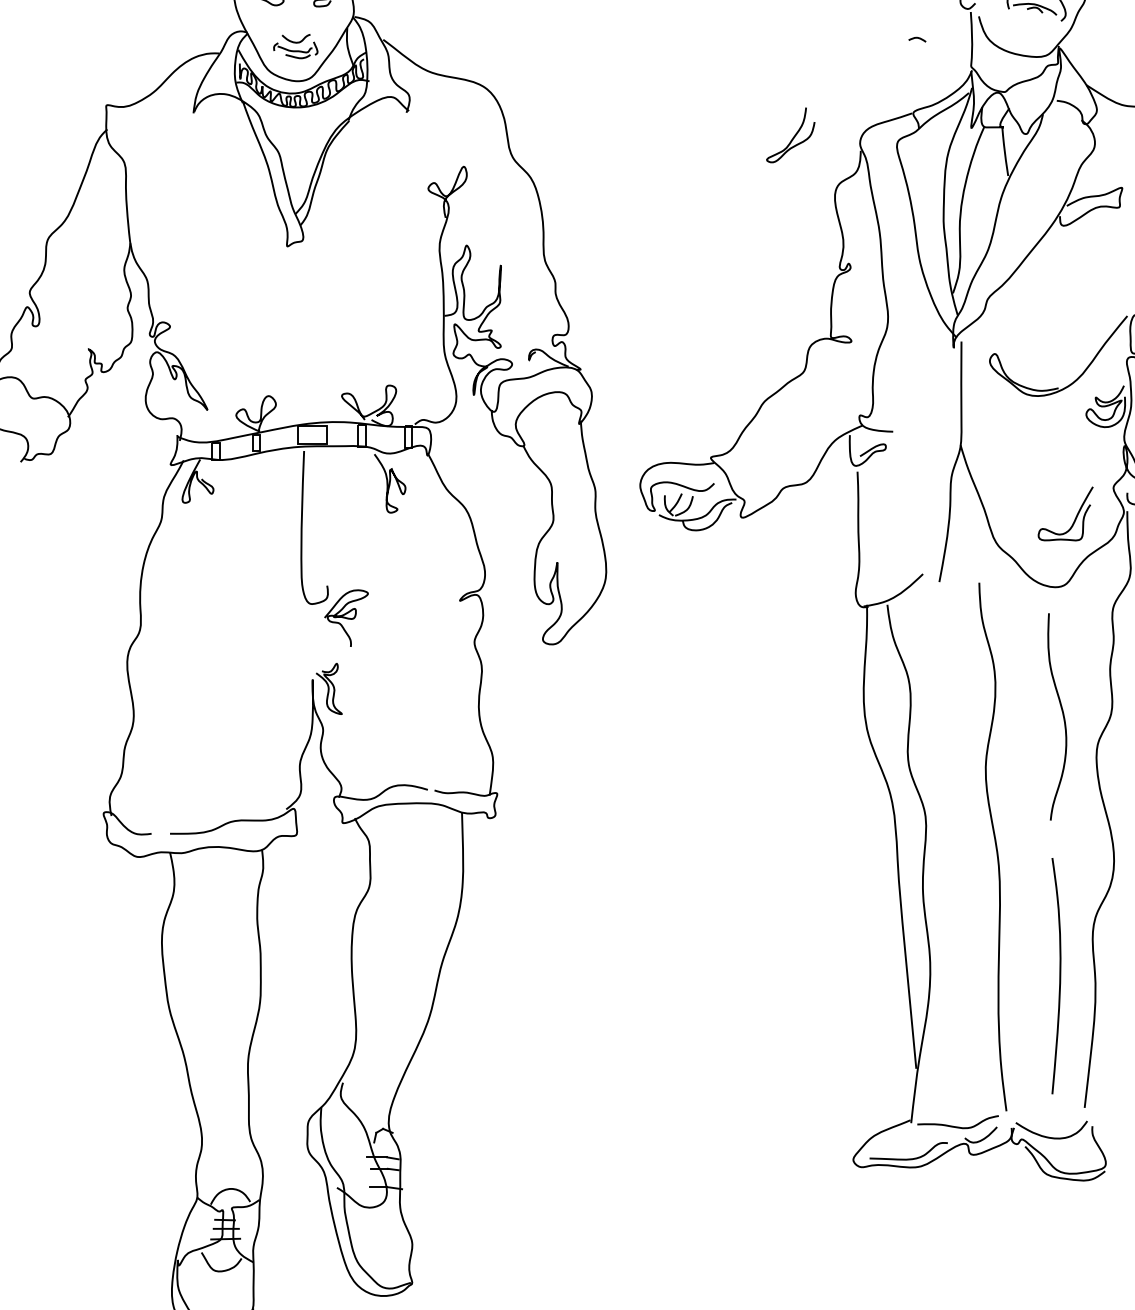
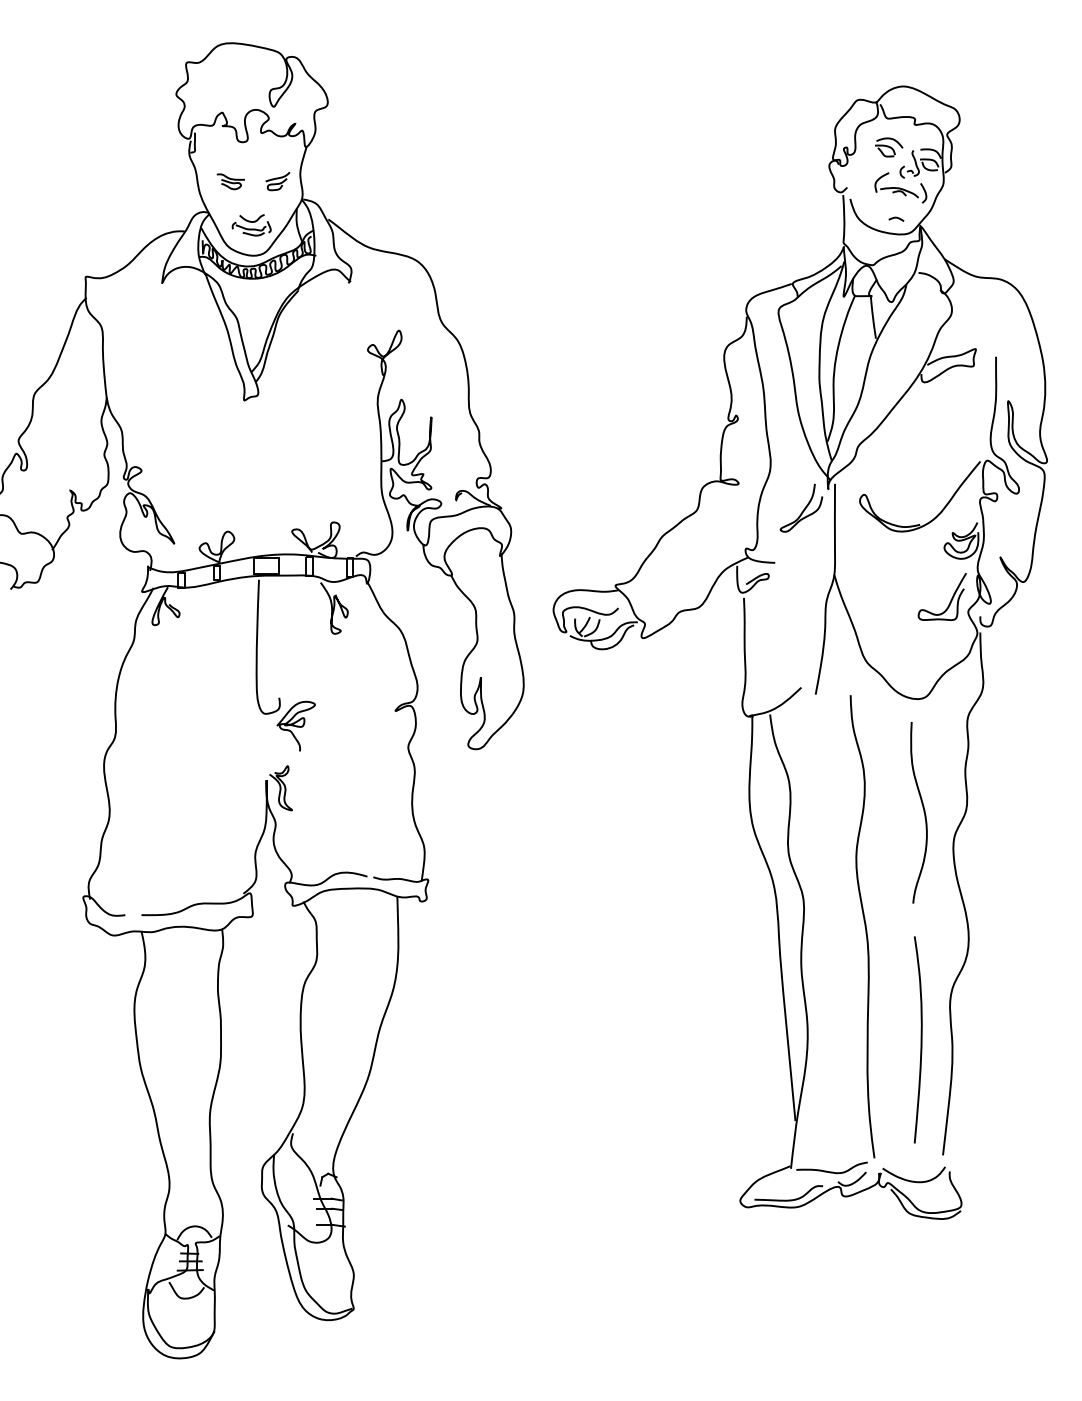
curve: (917, 38) -> (896, 218), moved
curve: (793, 136) -> (803, 509), moved
curve: (1074, 518) -> (950, 600), moved

